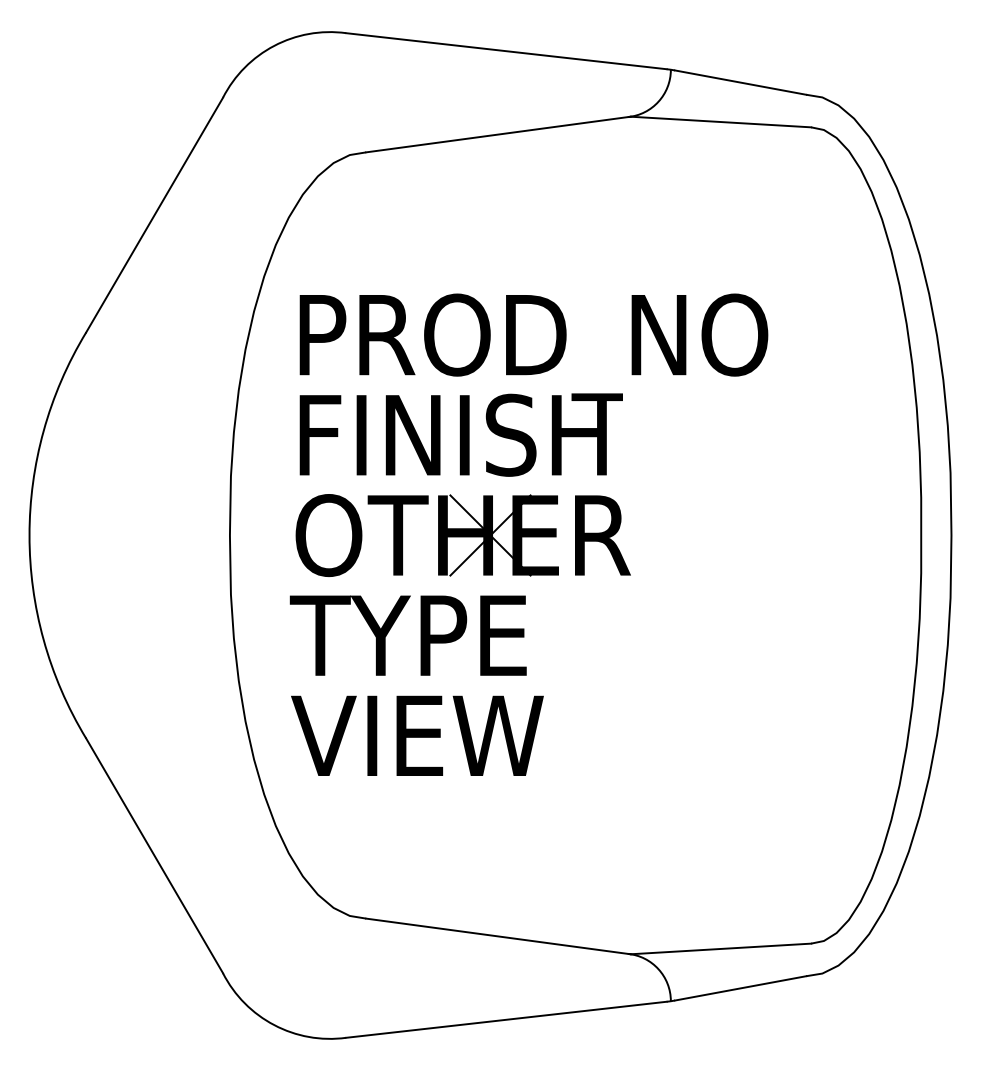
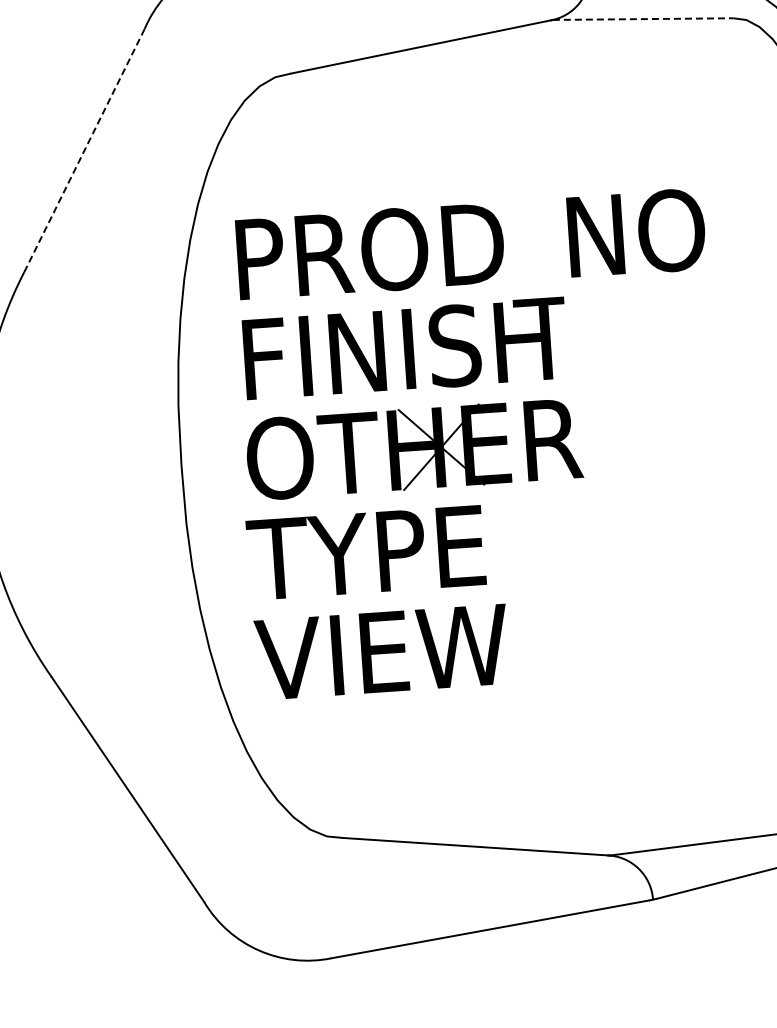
line: (721, 122) -> (643, 19), solid -> dashed
line: (154, 215) -> (84, 150), solid -> dashed

